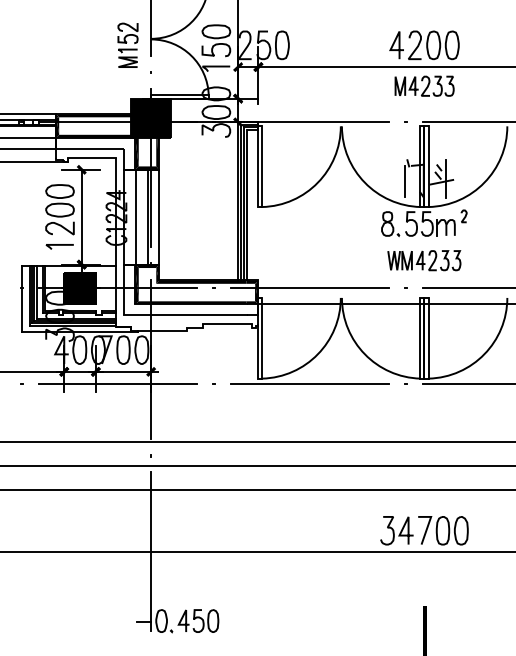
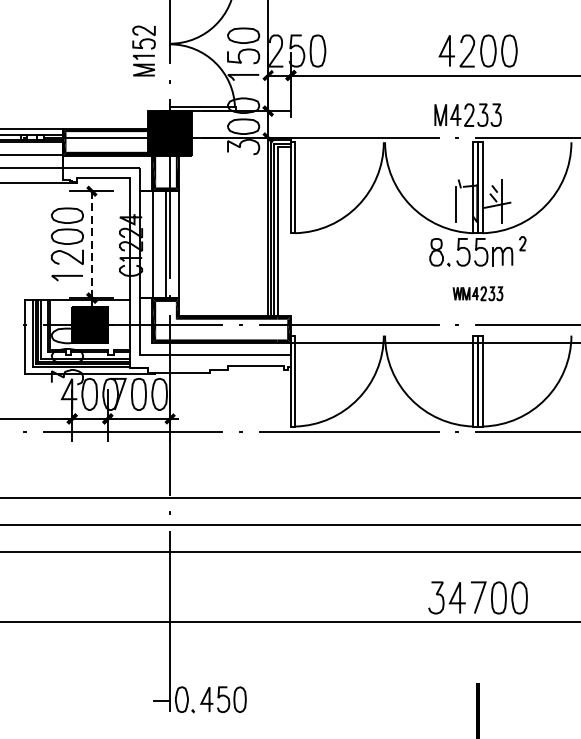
part: (424, 85) -> (467, 114), moved
line: (81, 216) -> (91, 243), solid -> dashed
part: (424, 260) -> (478, 293), size x0.6

